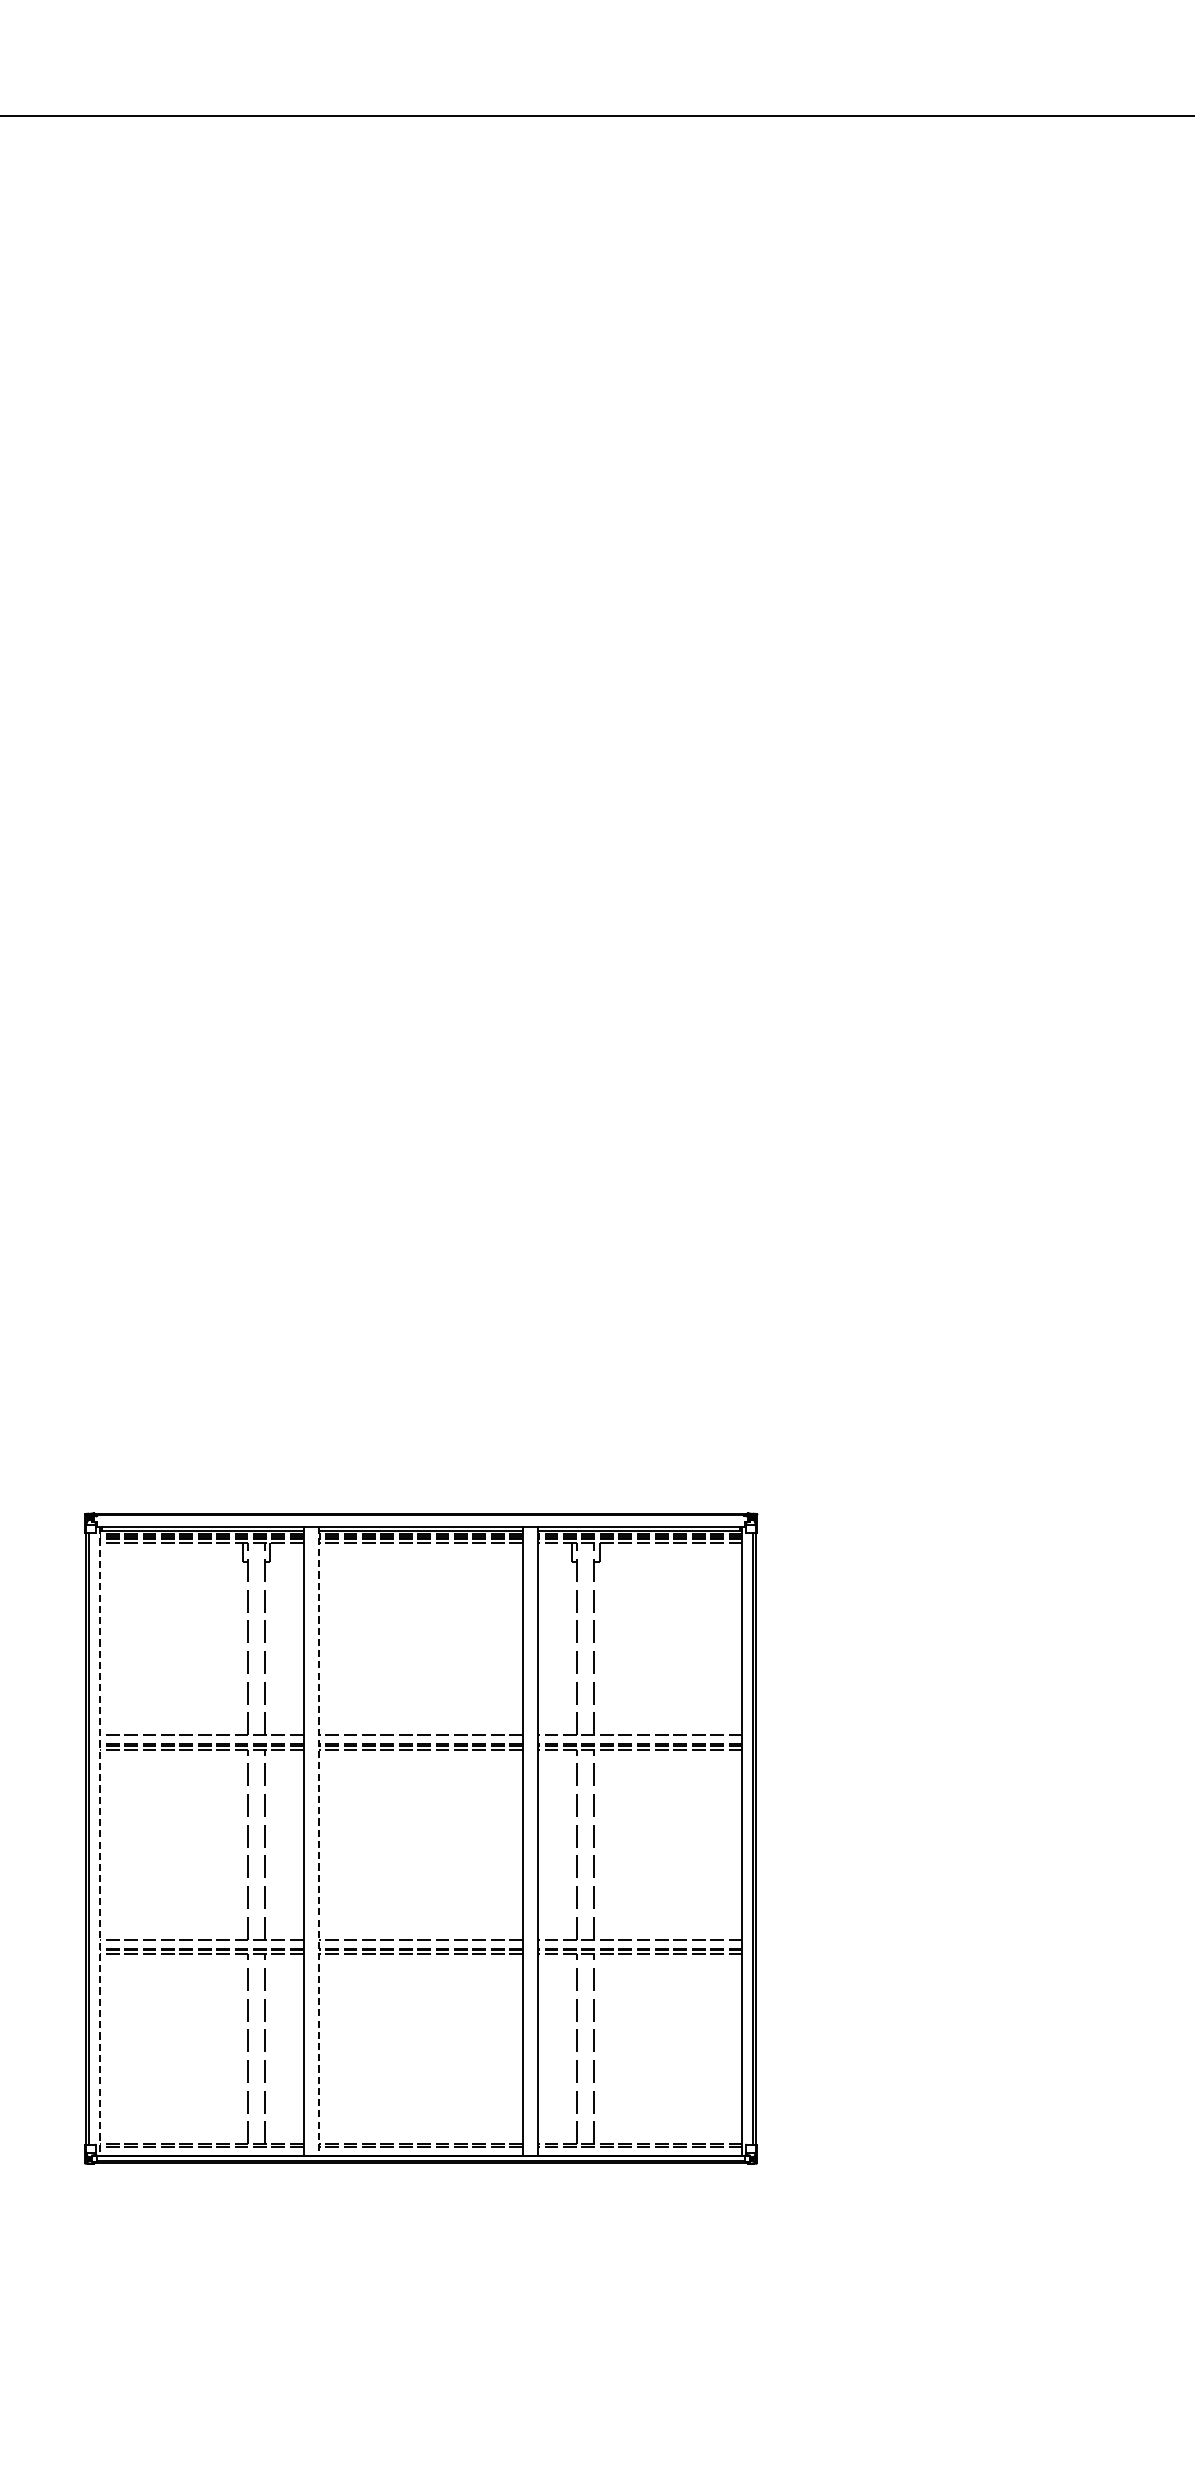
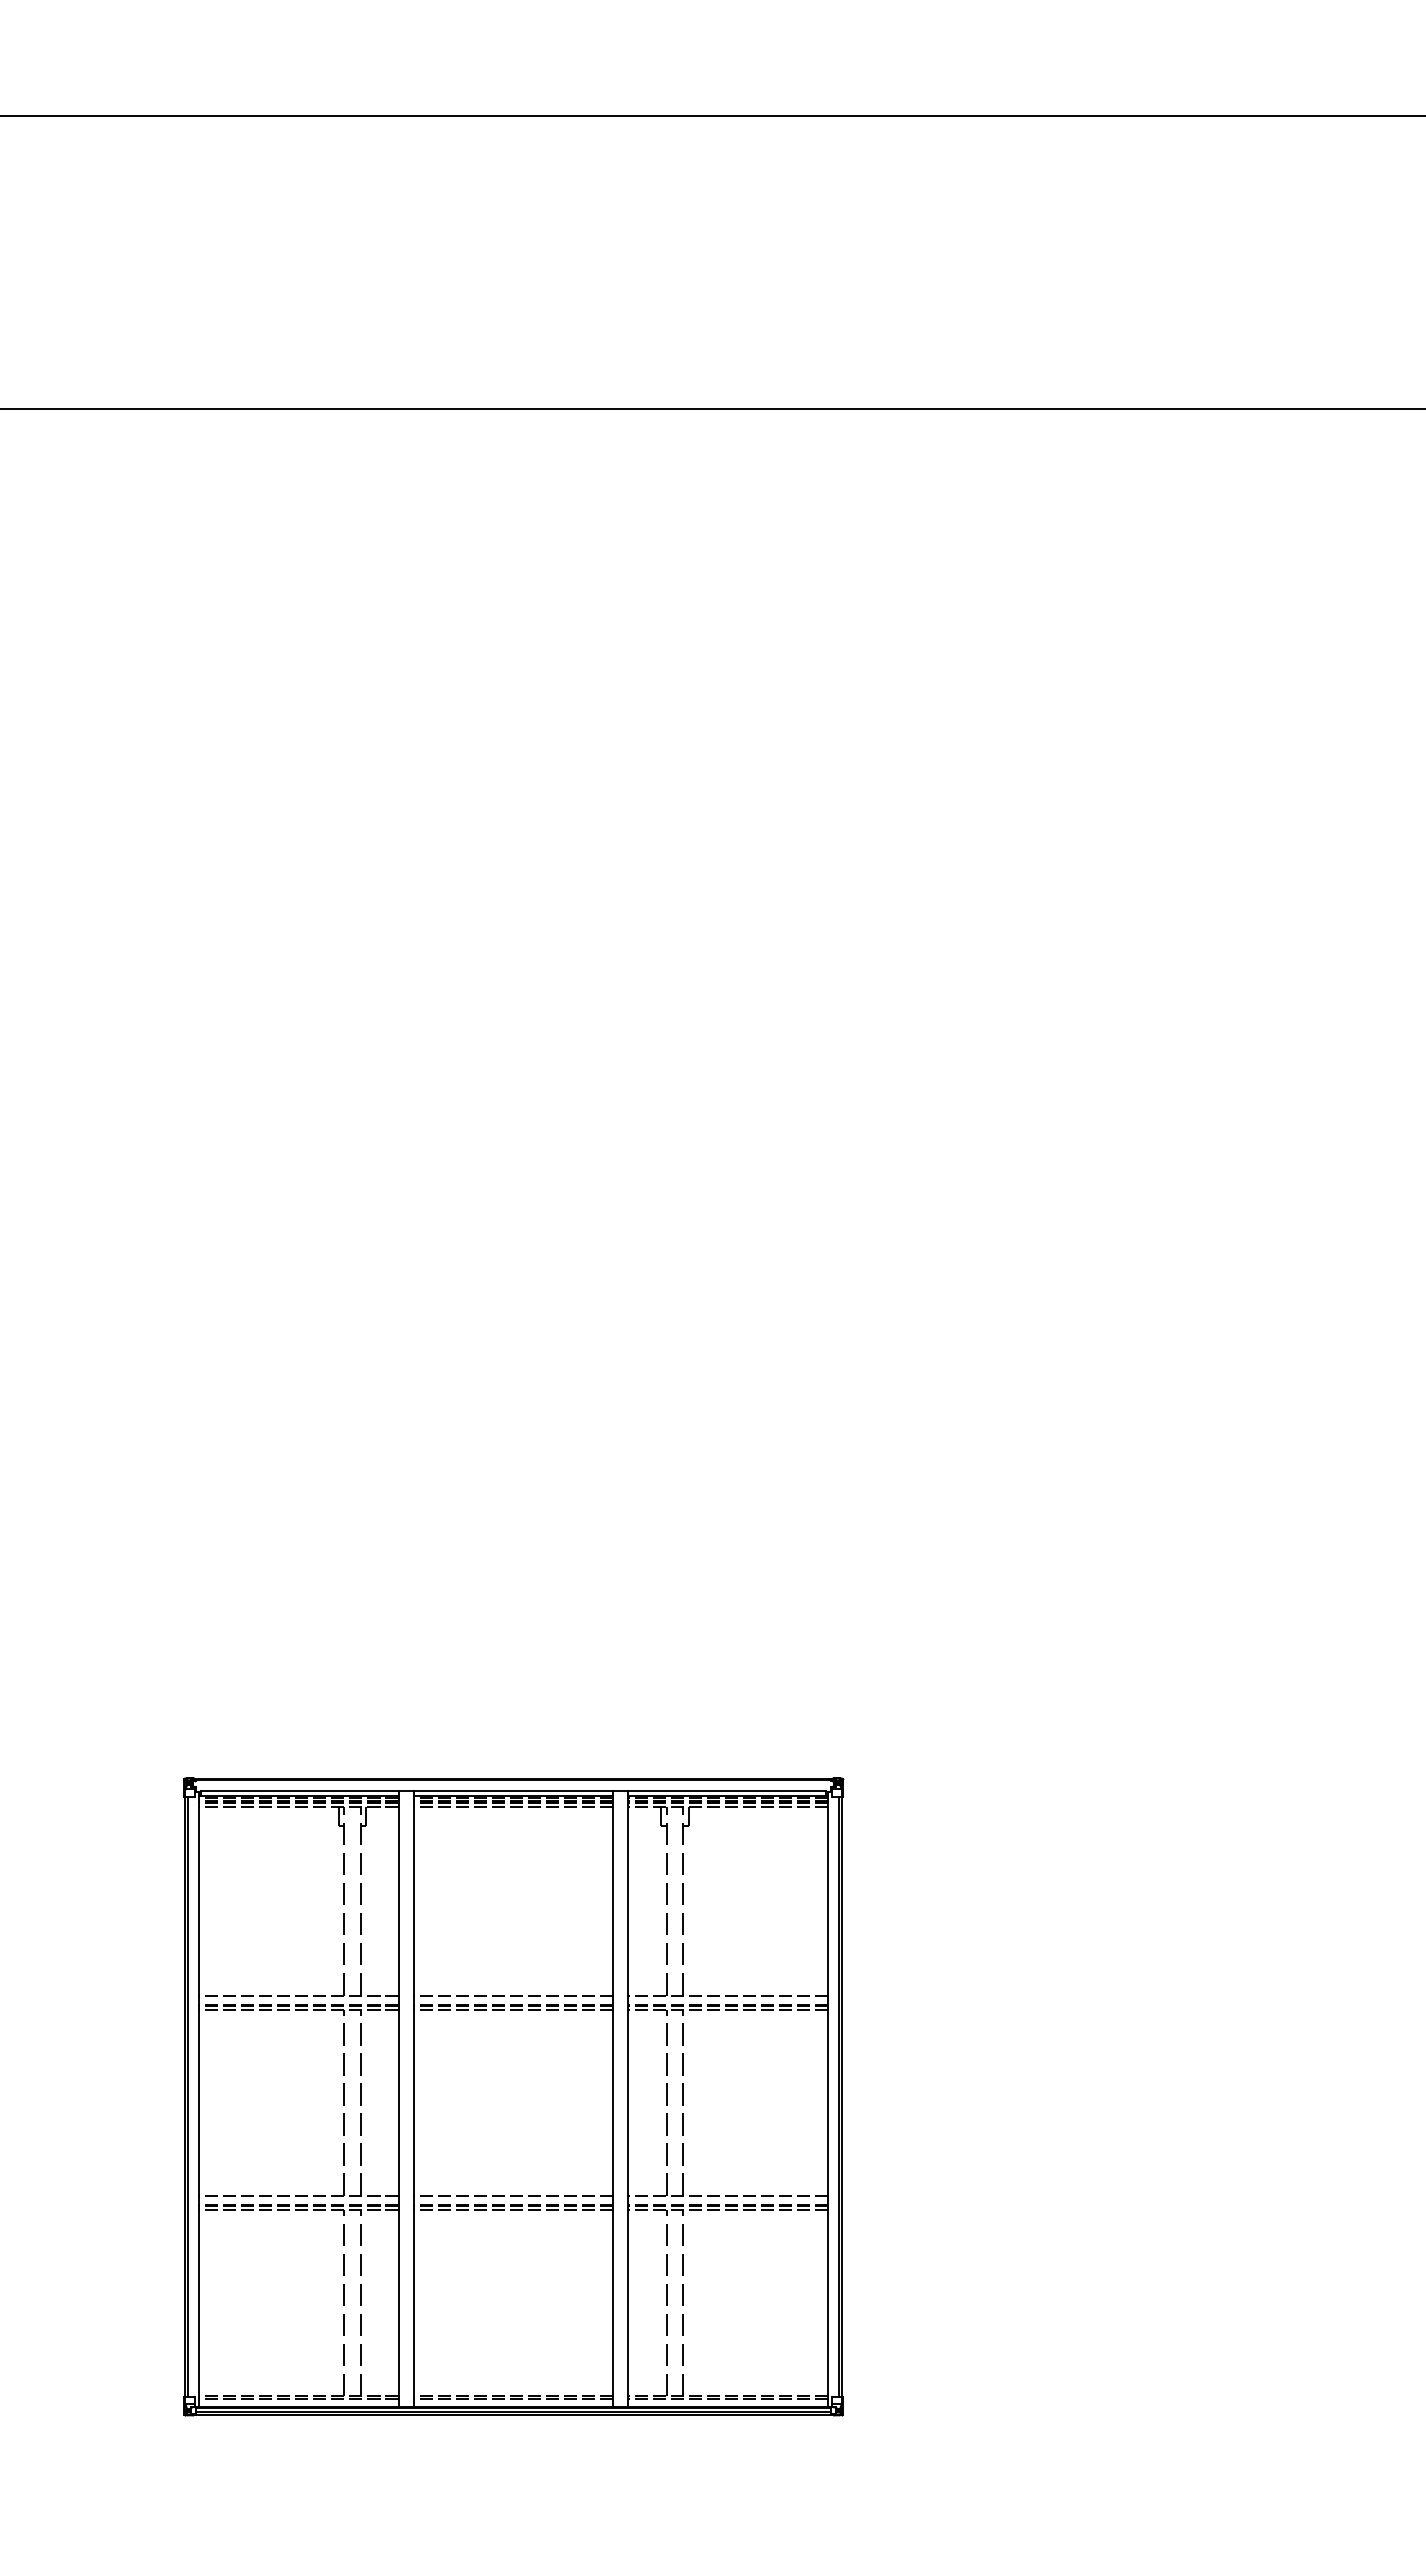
line: (99, 1841) -> (198, 2099), dashed -> solid
line: (318, 1841) -> (413, 2099), dashed -> solid

